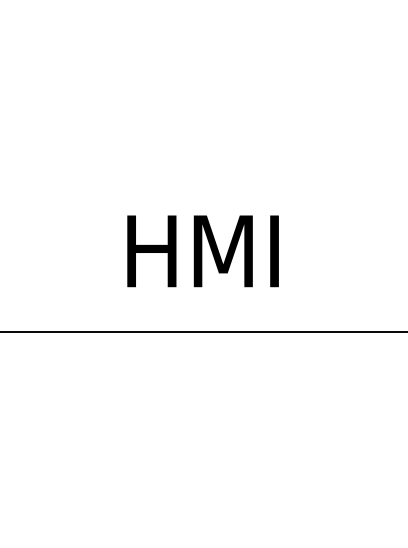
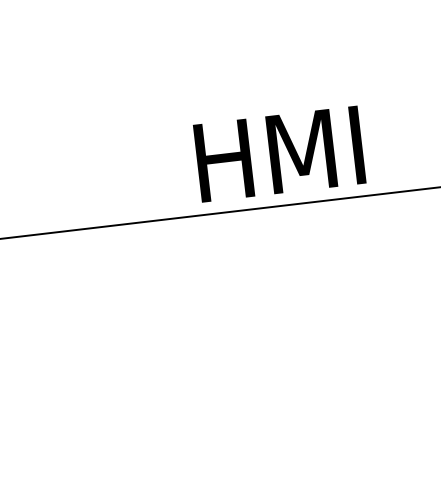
text: (202, 251) -> (279, 154), moved

